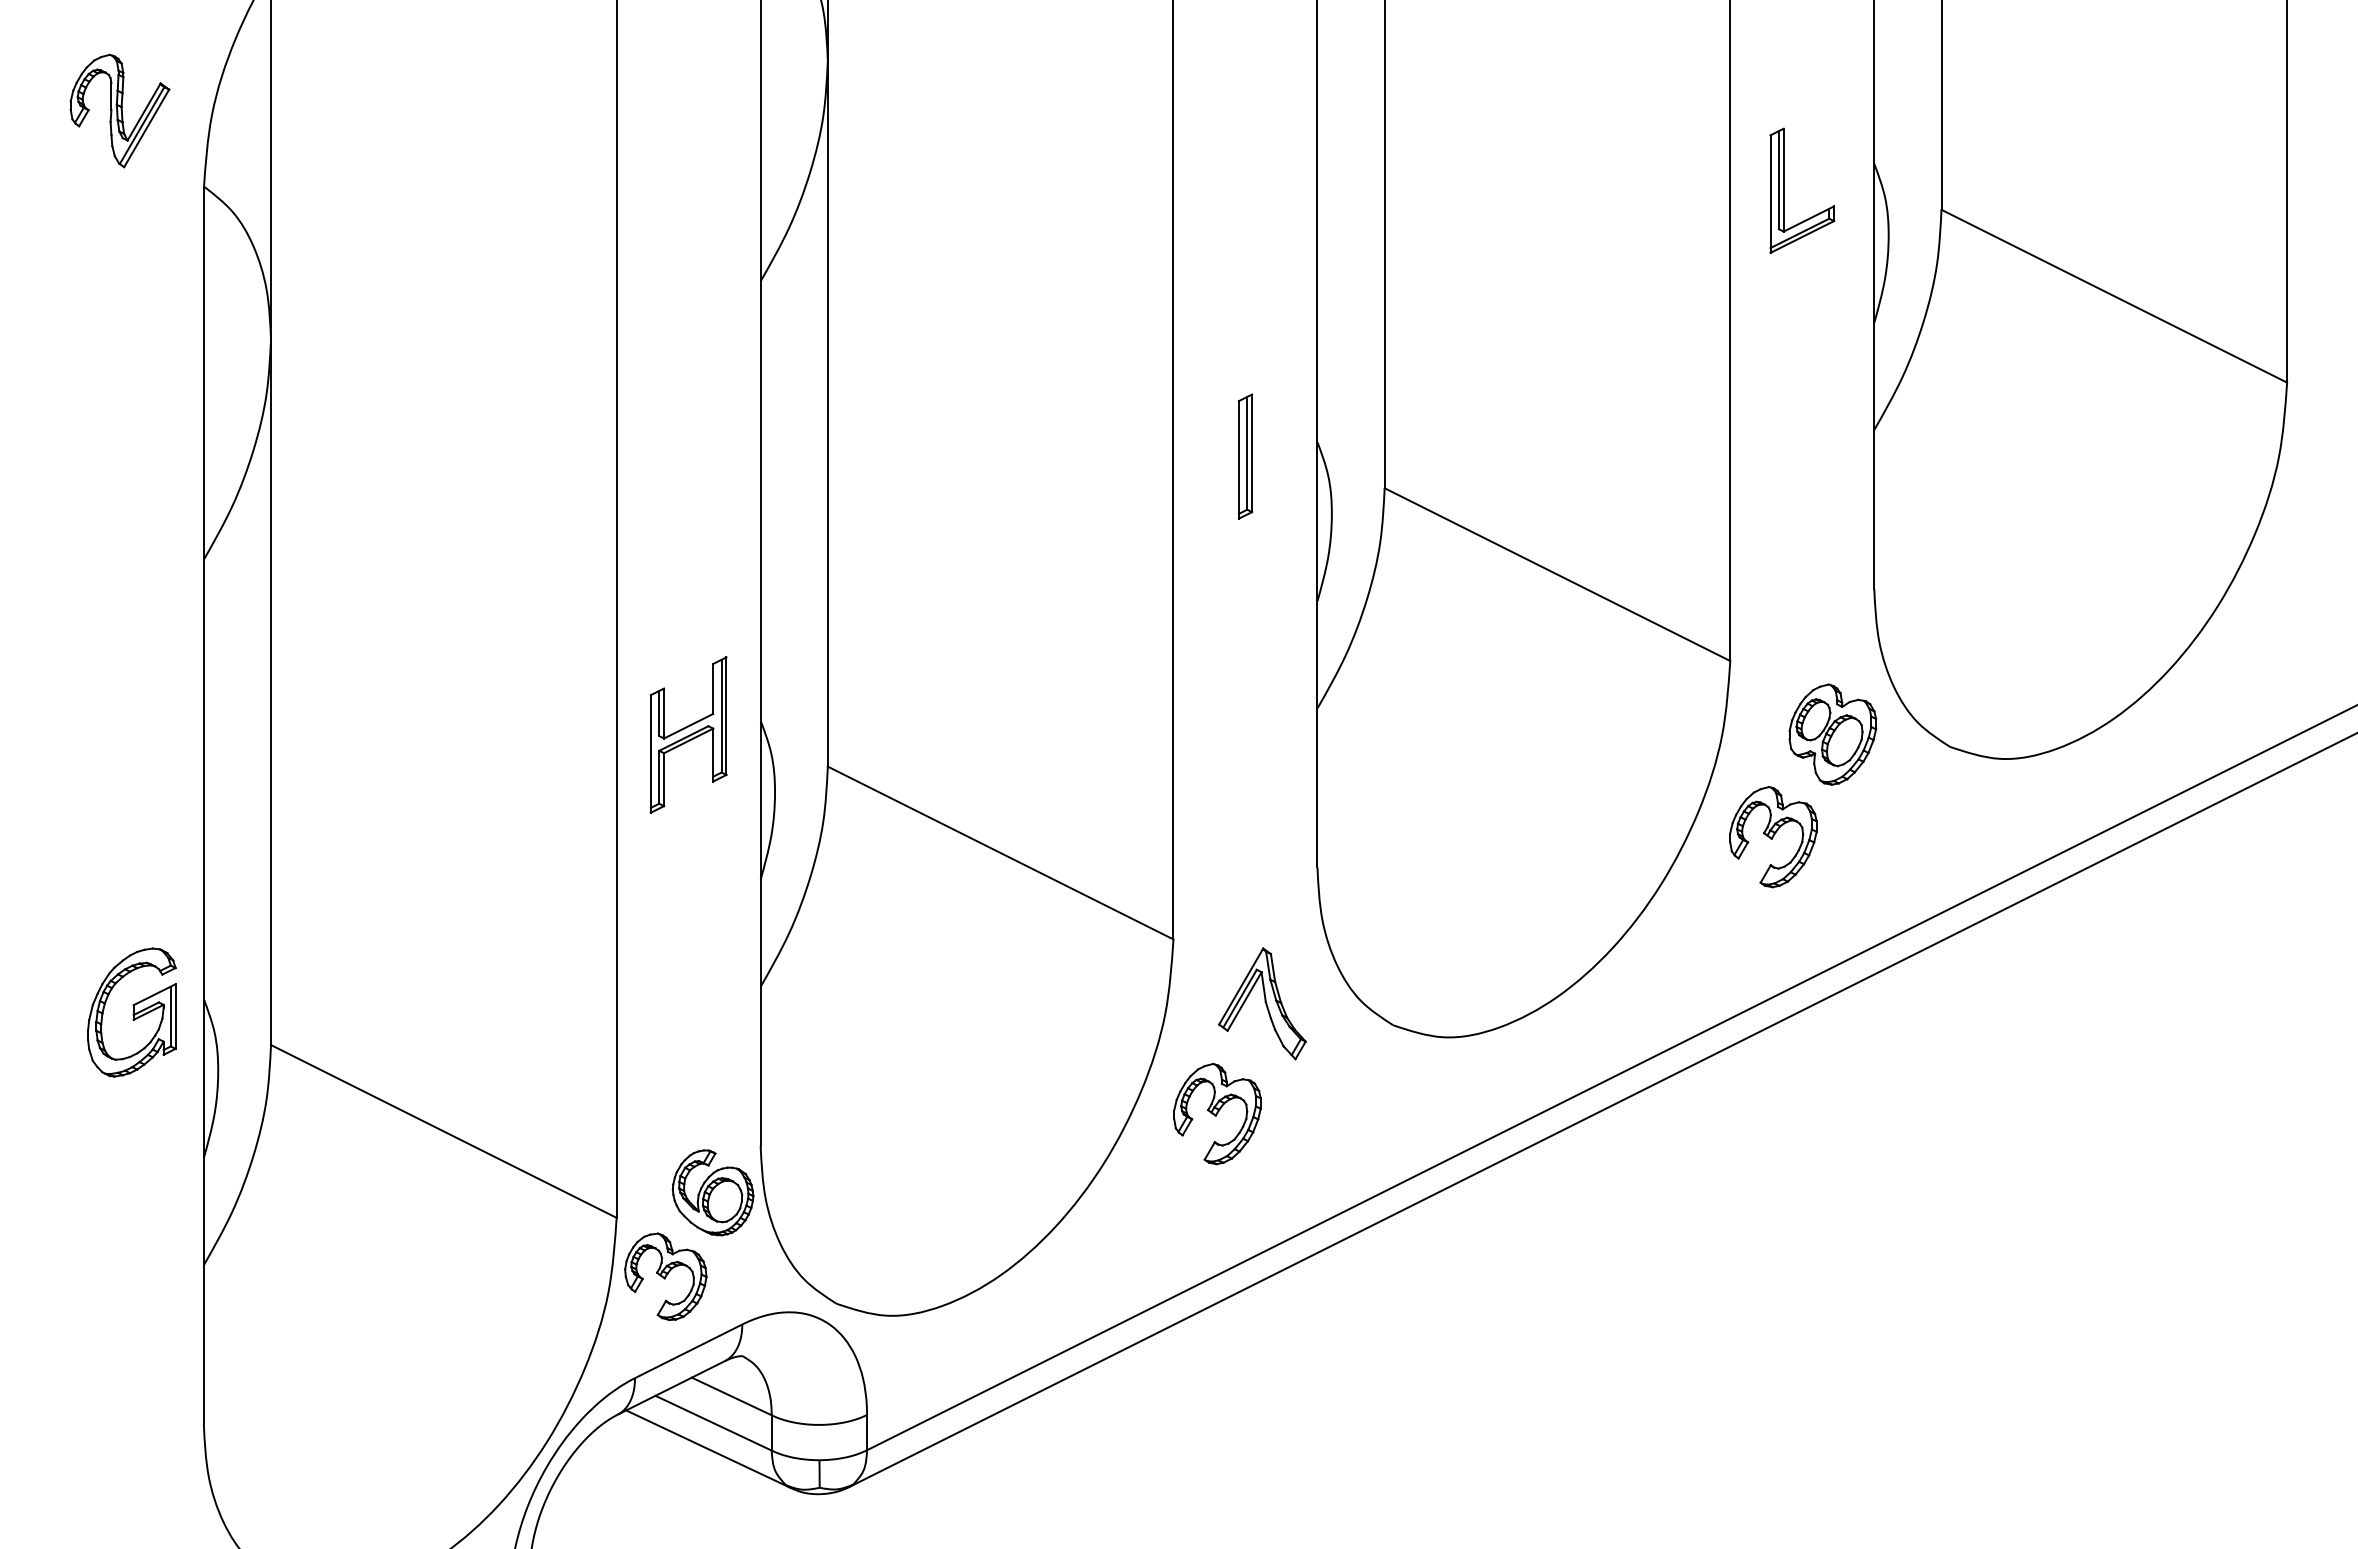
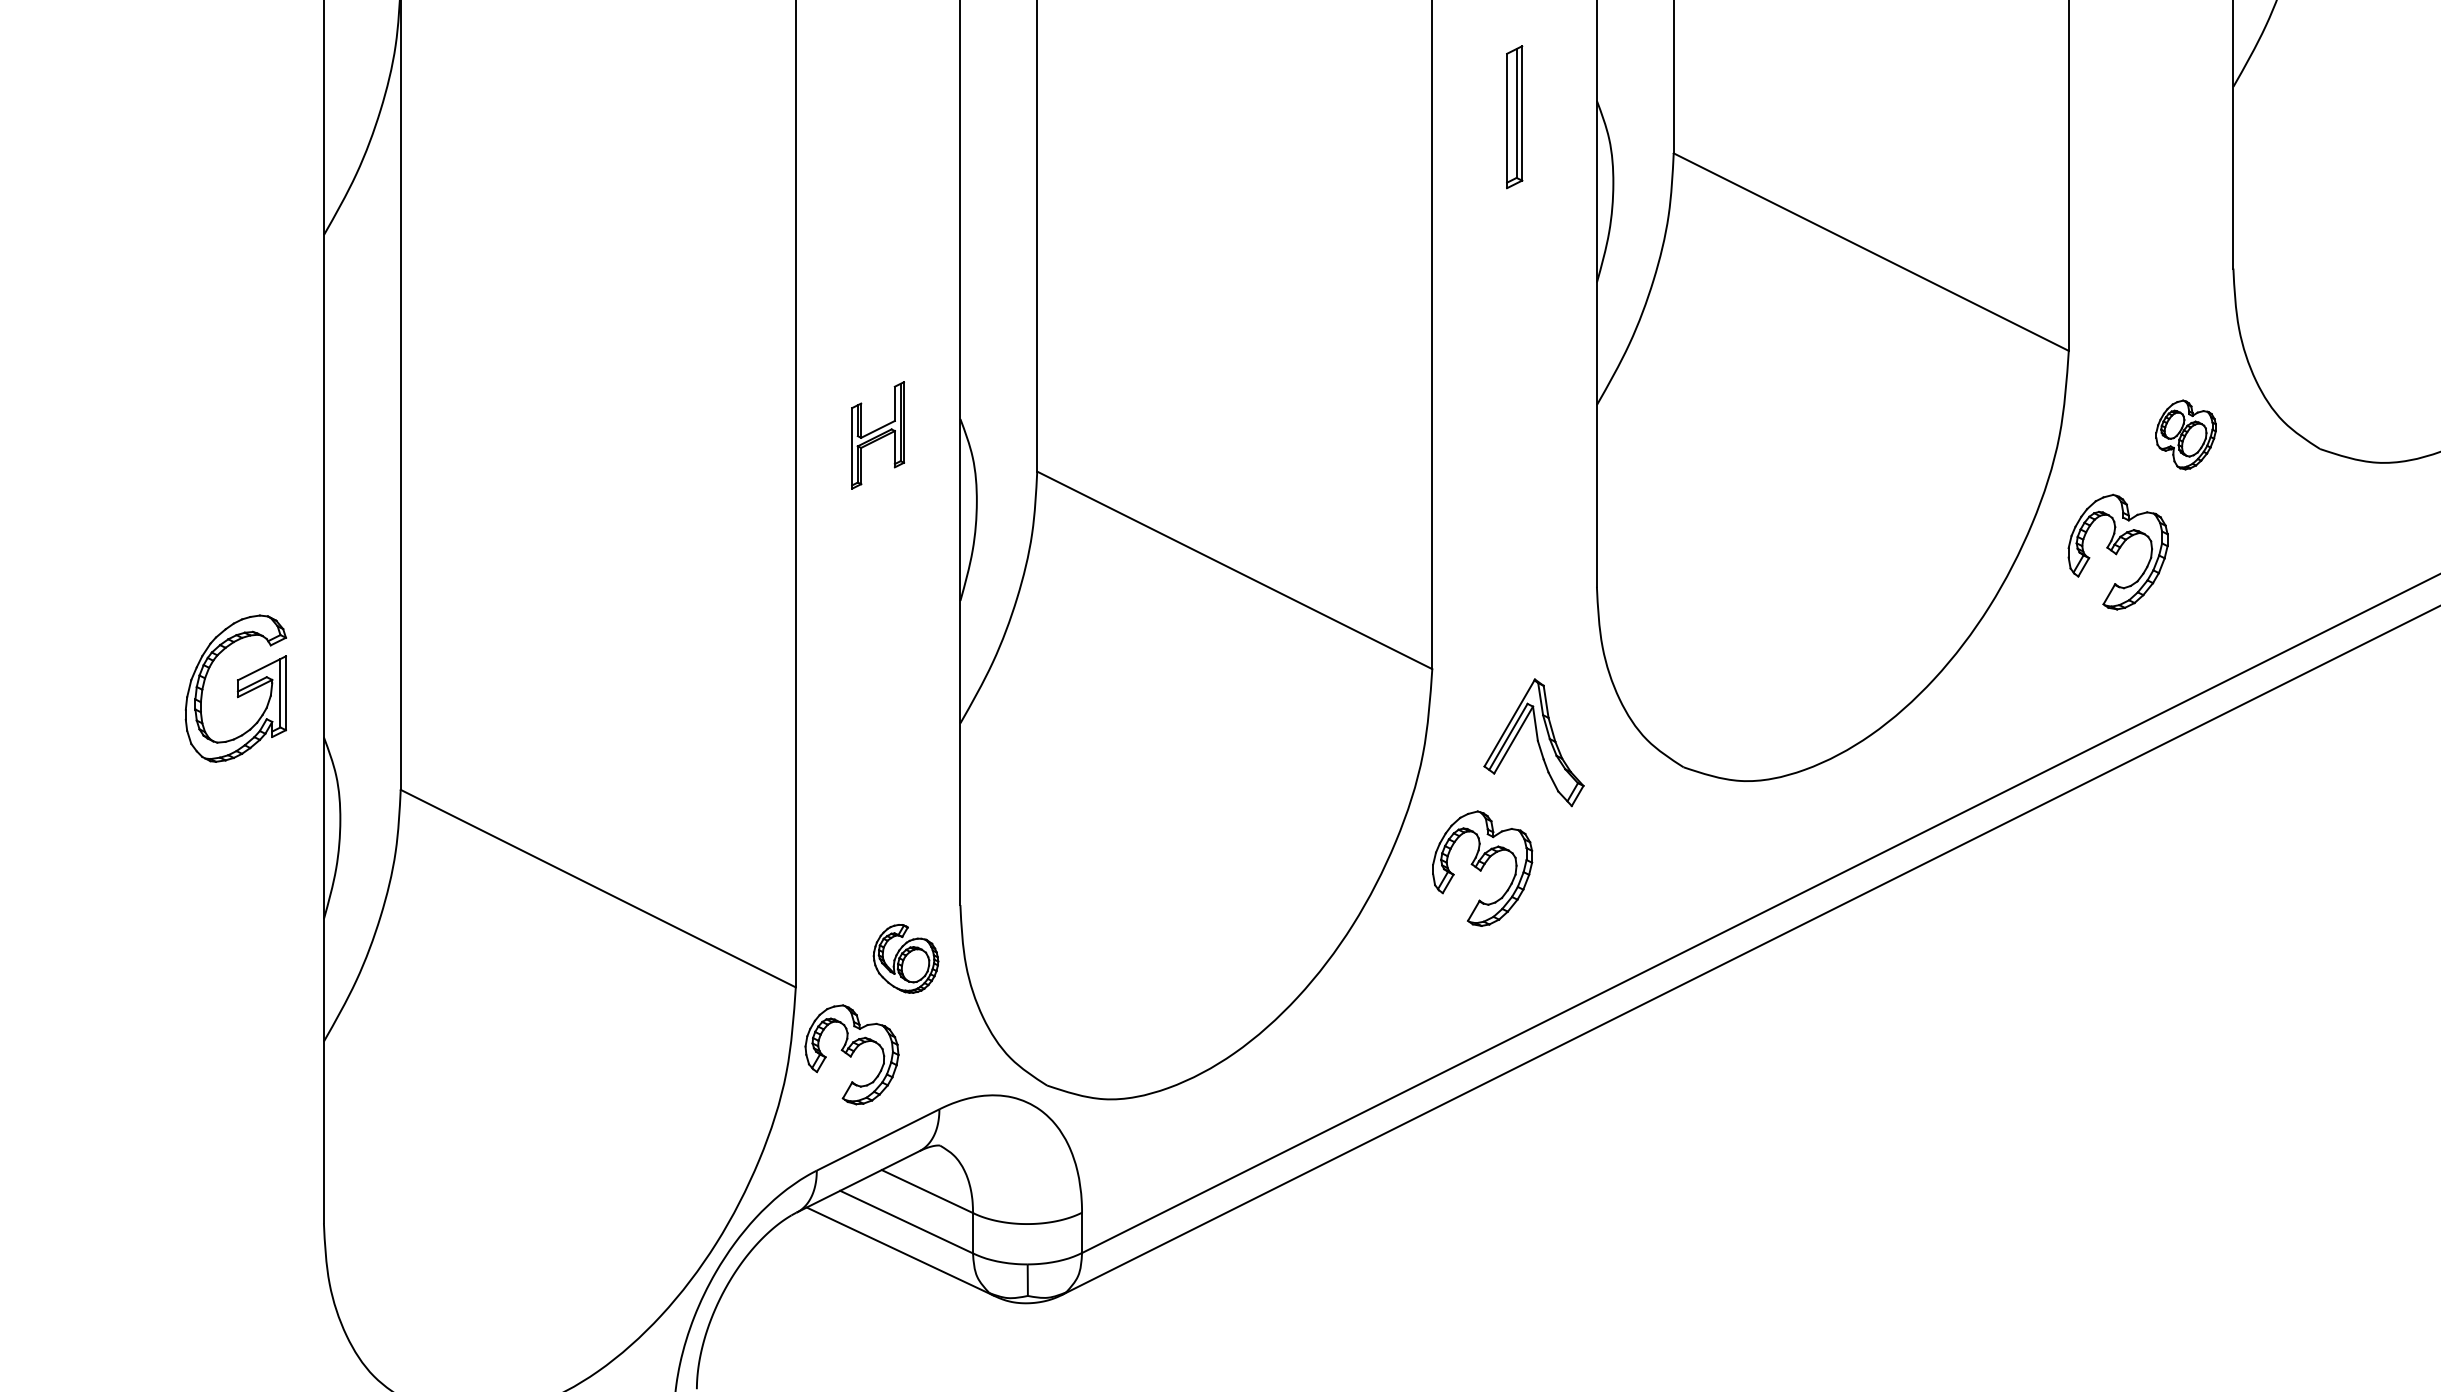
part: (688, 734) -> (877, 434), size x0.6
part: (1832, 734) -> (2185, 434), size x0.6
part: (131, 1012) -> (235, 688), moved
part: (712, 1192) -> (905, 958), size x0.7

